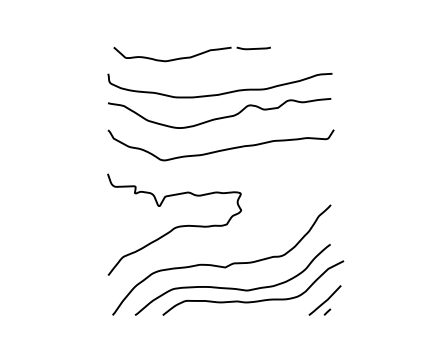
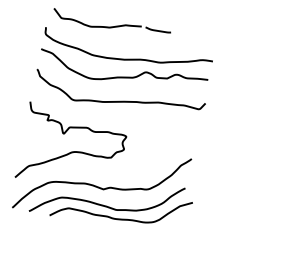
part: (324, 300) -> (172, 229), removed

